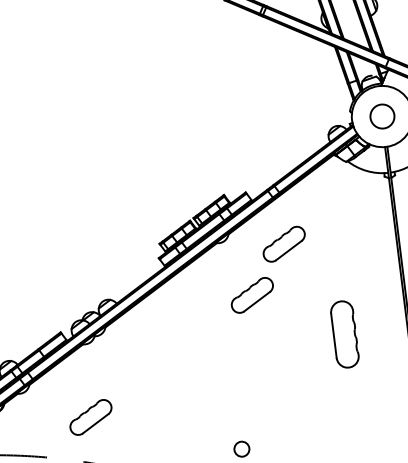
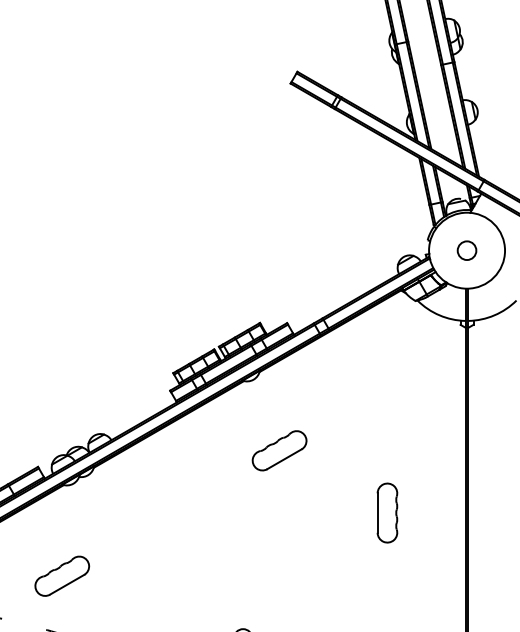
circle: (382, 116) -> (466, 250), size x0.62
part: (284, 244) -> (326, 392), removed
part: (344, 333) -> (387, 512), size x0.71

